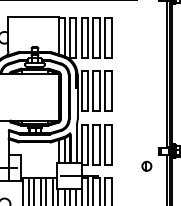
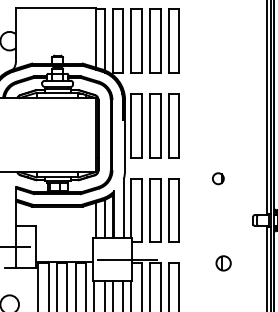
part: (136, 124) -> (218, 178), added
part: (146, 165) -> (223, 262), moved

